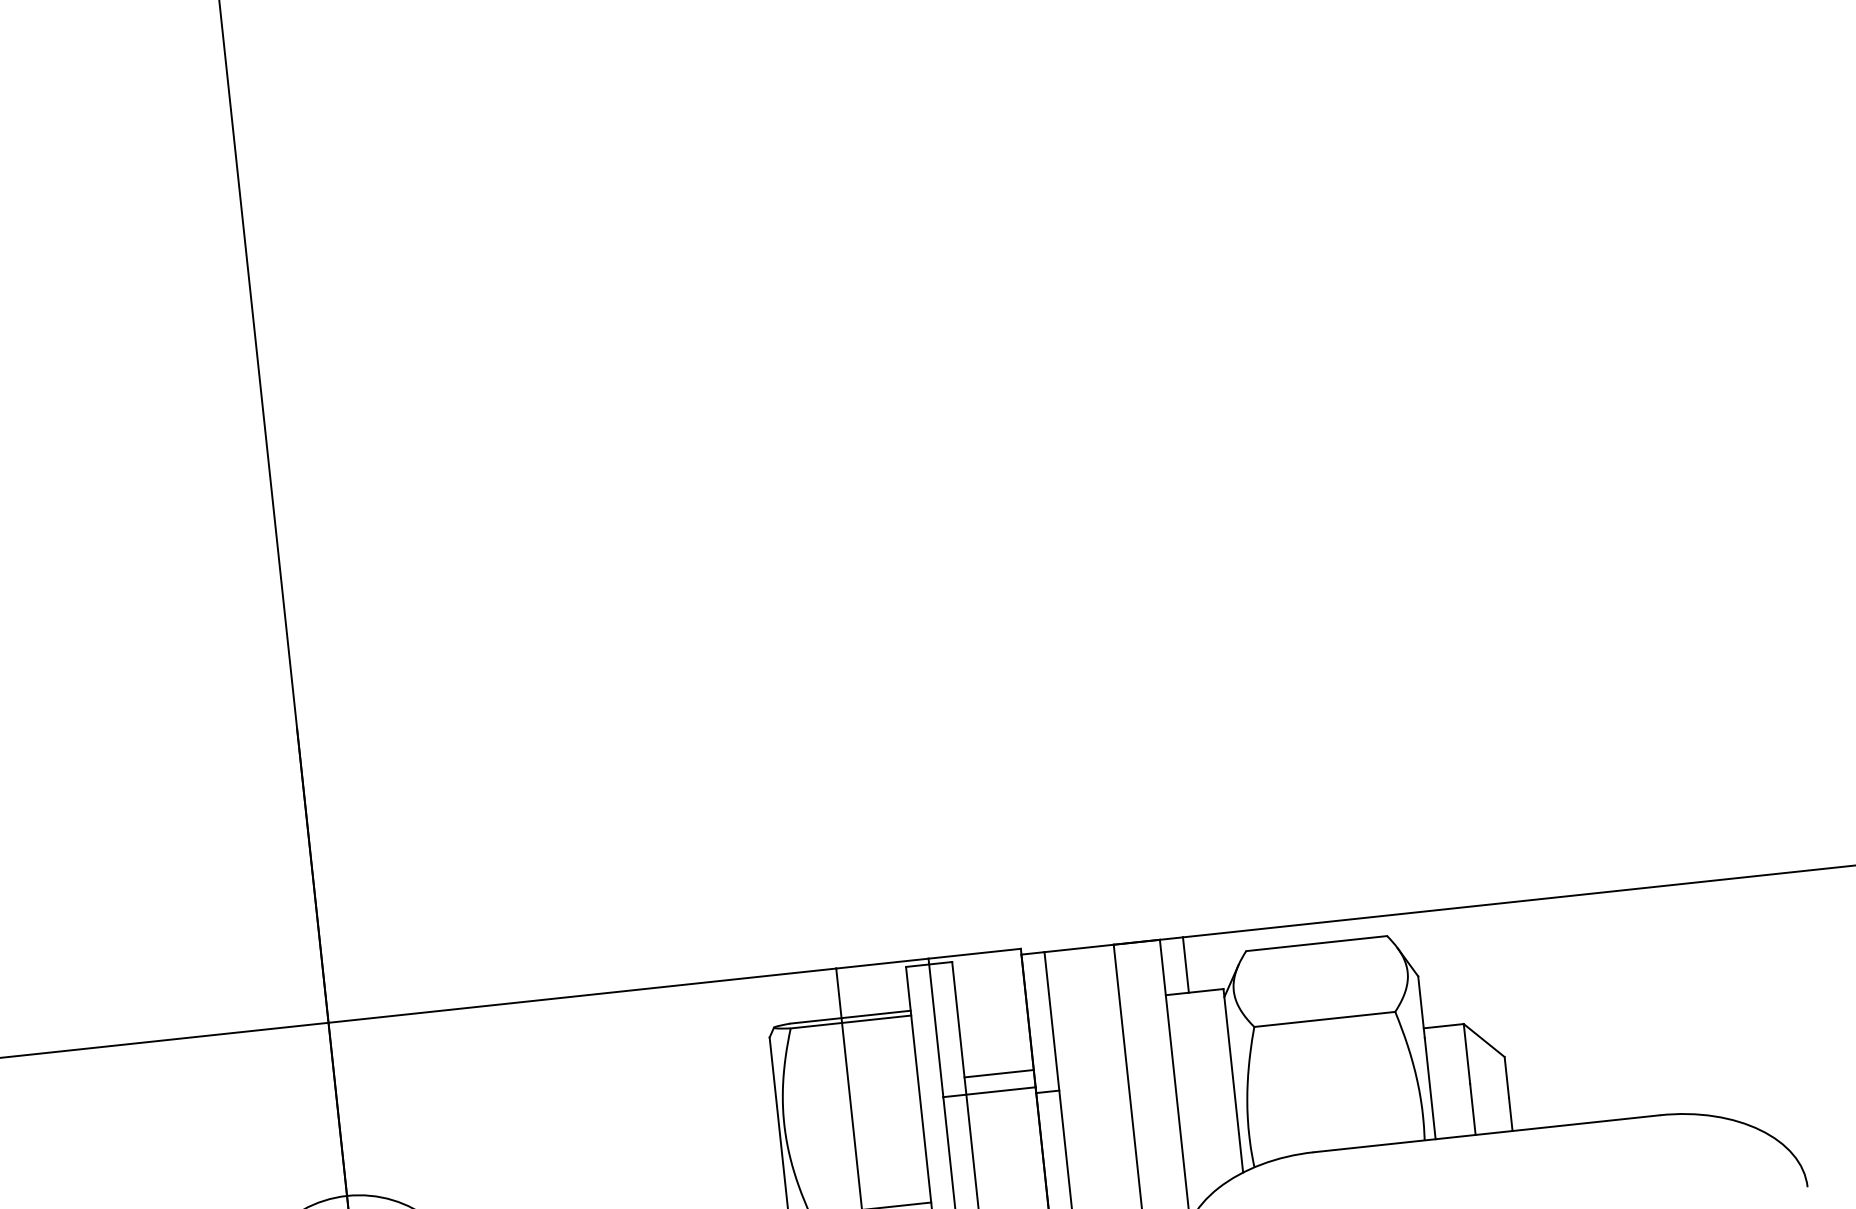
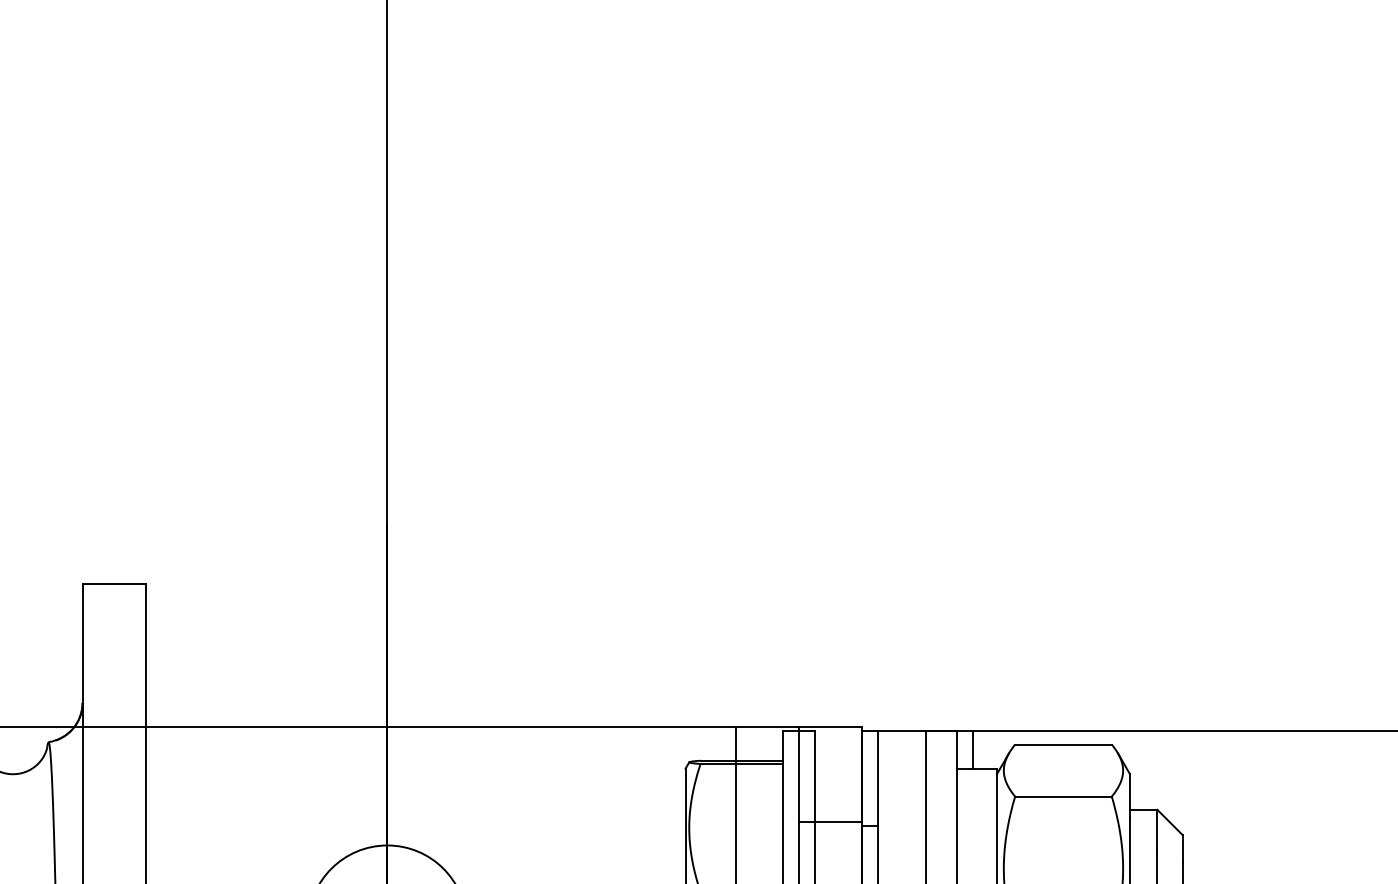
line: (998, 1073) -> (838, 809), removed

